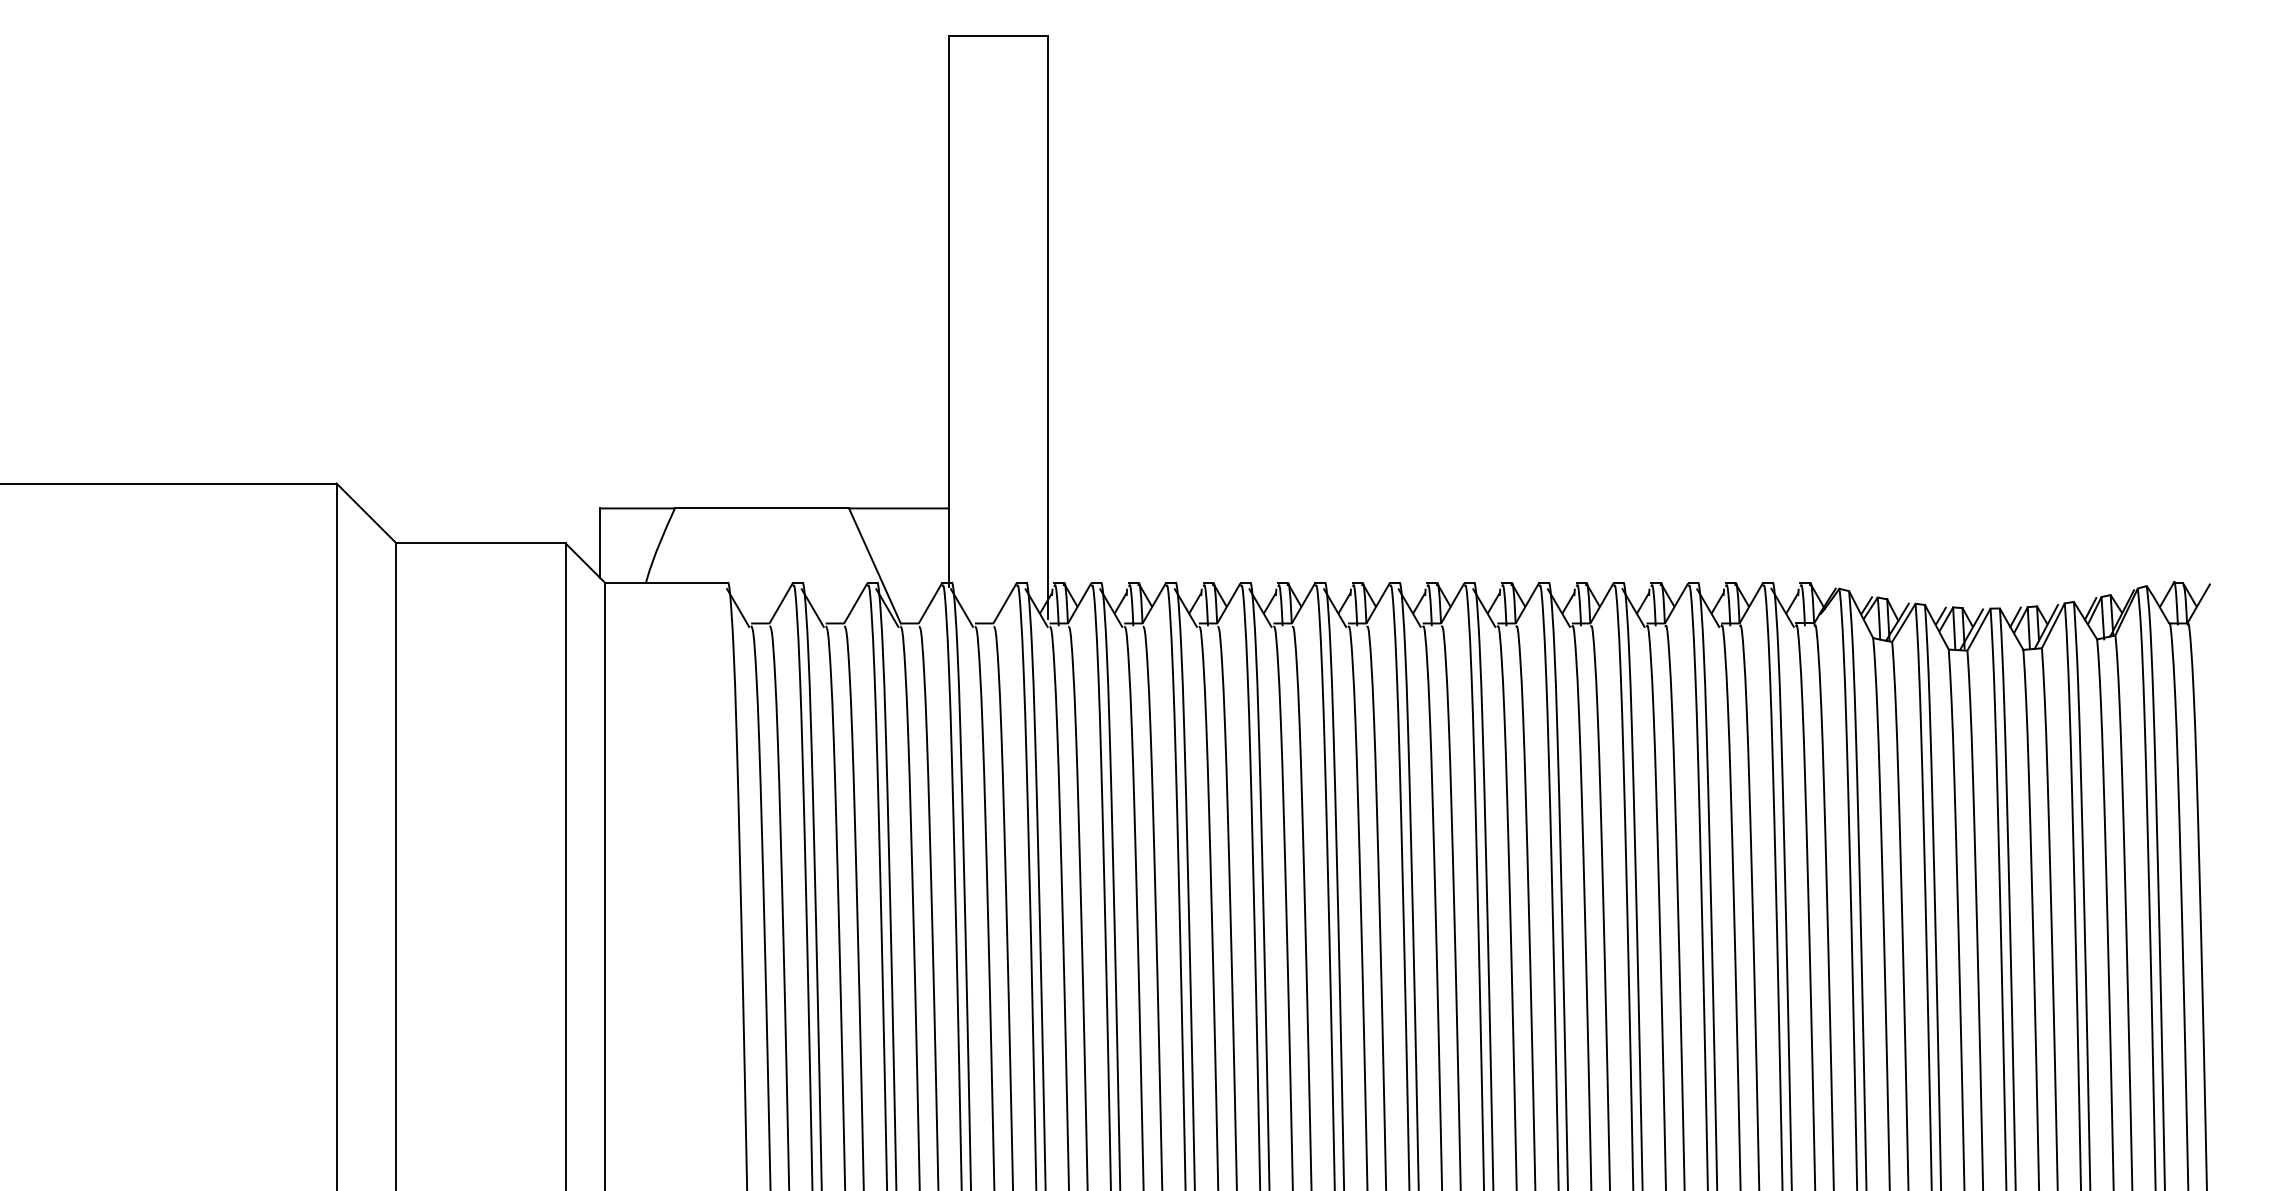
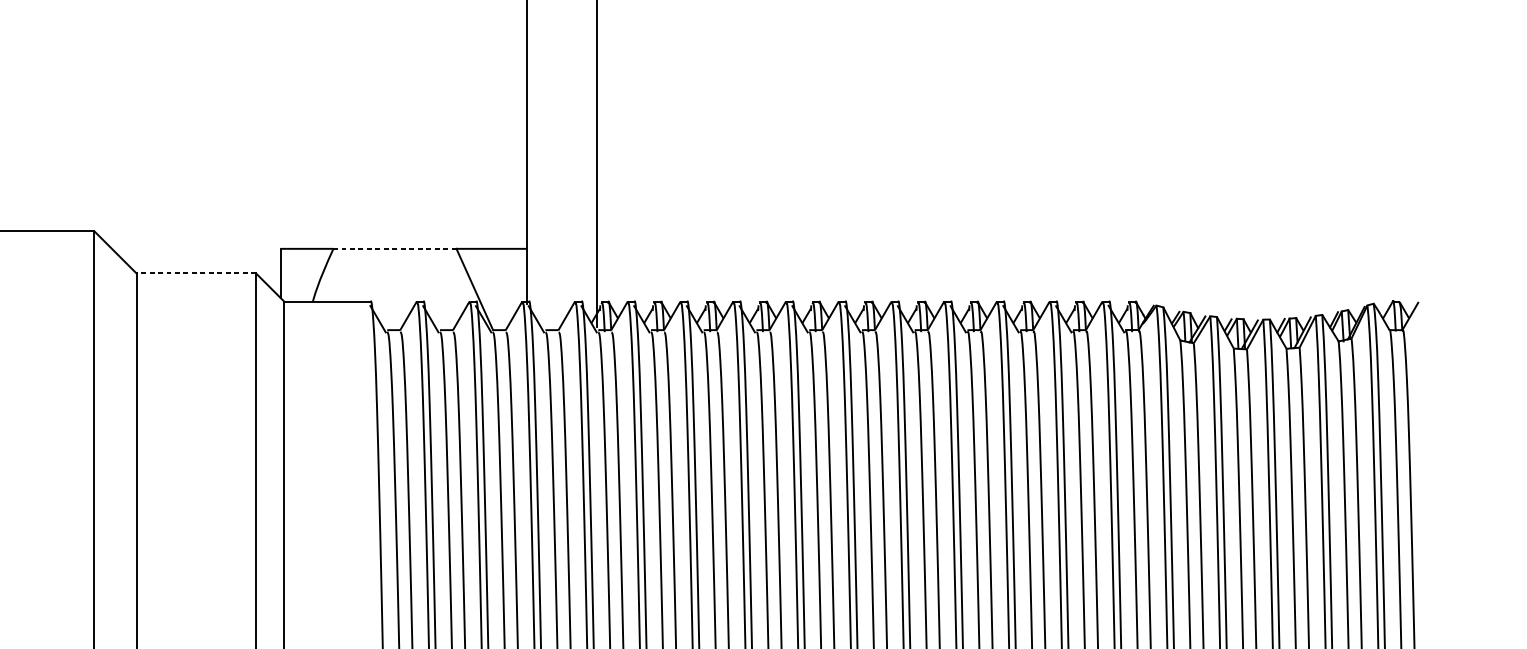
line: (761, 508) -> (394, 248), solid -> dashed
line: (480, 543) -> (196, 273), solid -> dashed

